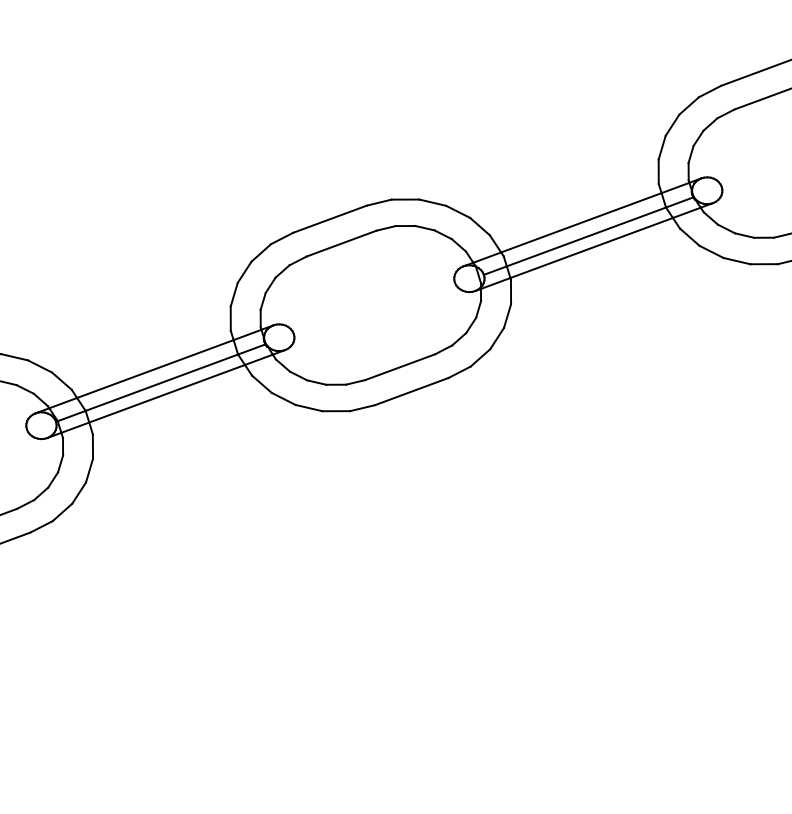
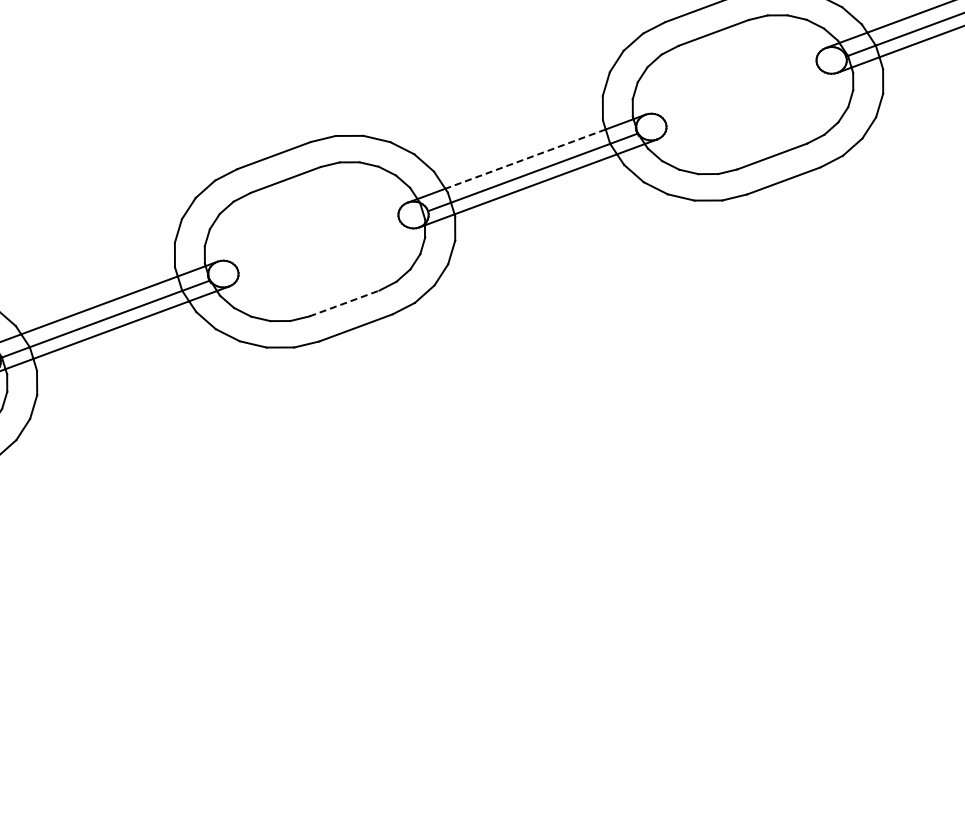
line: (581, 223) -> (525, 159), solid -> dashed
line: (400, 367) -> (344, 303), solid -> dashed

